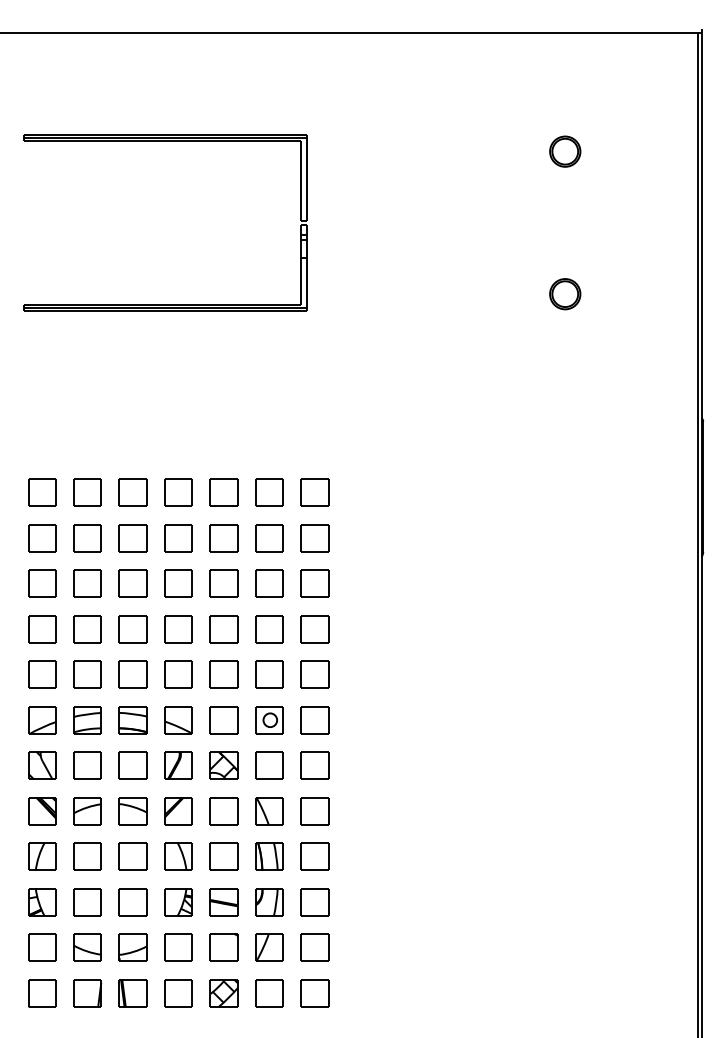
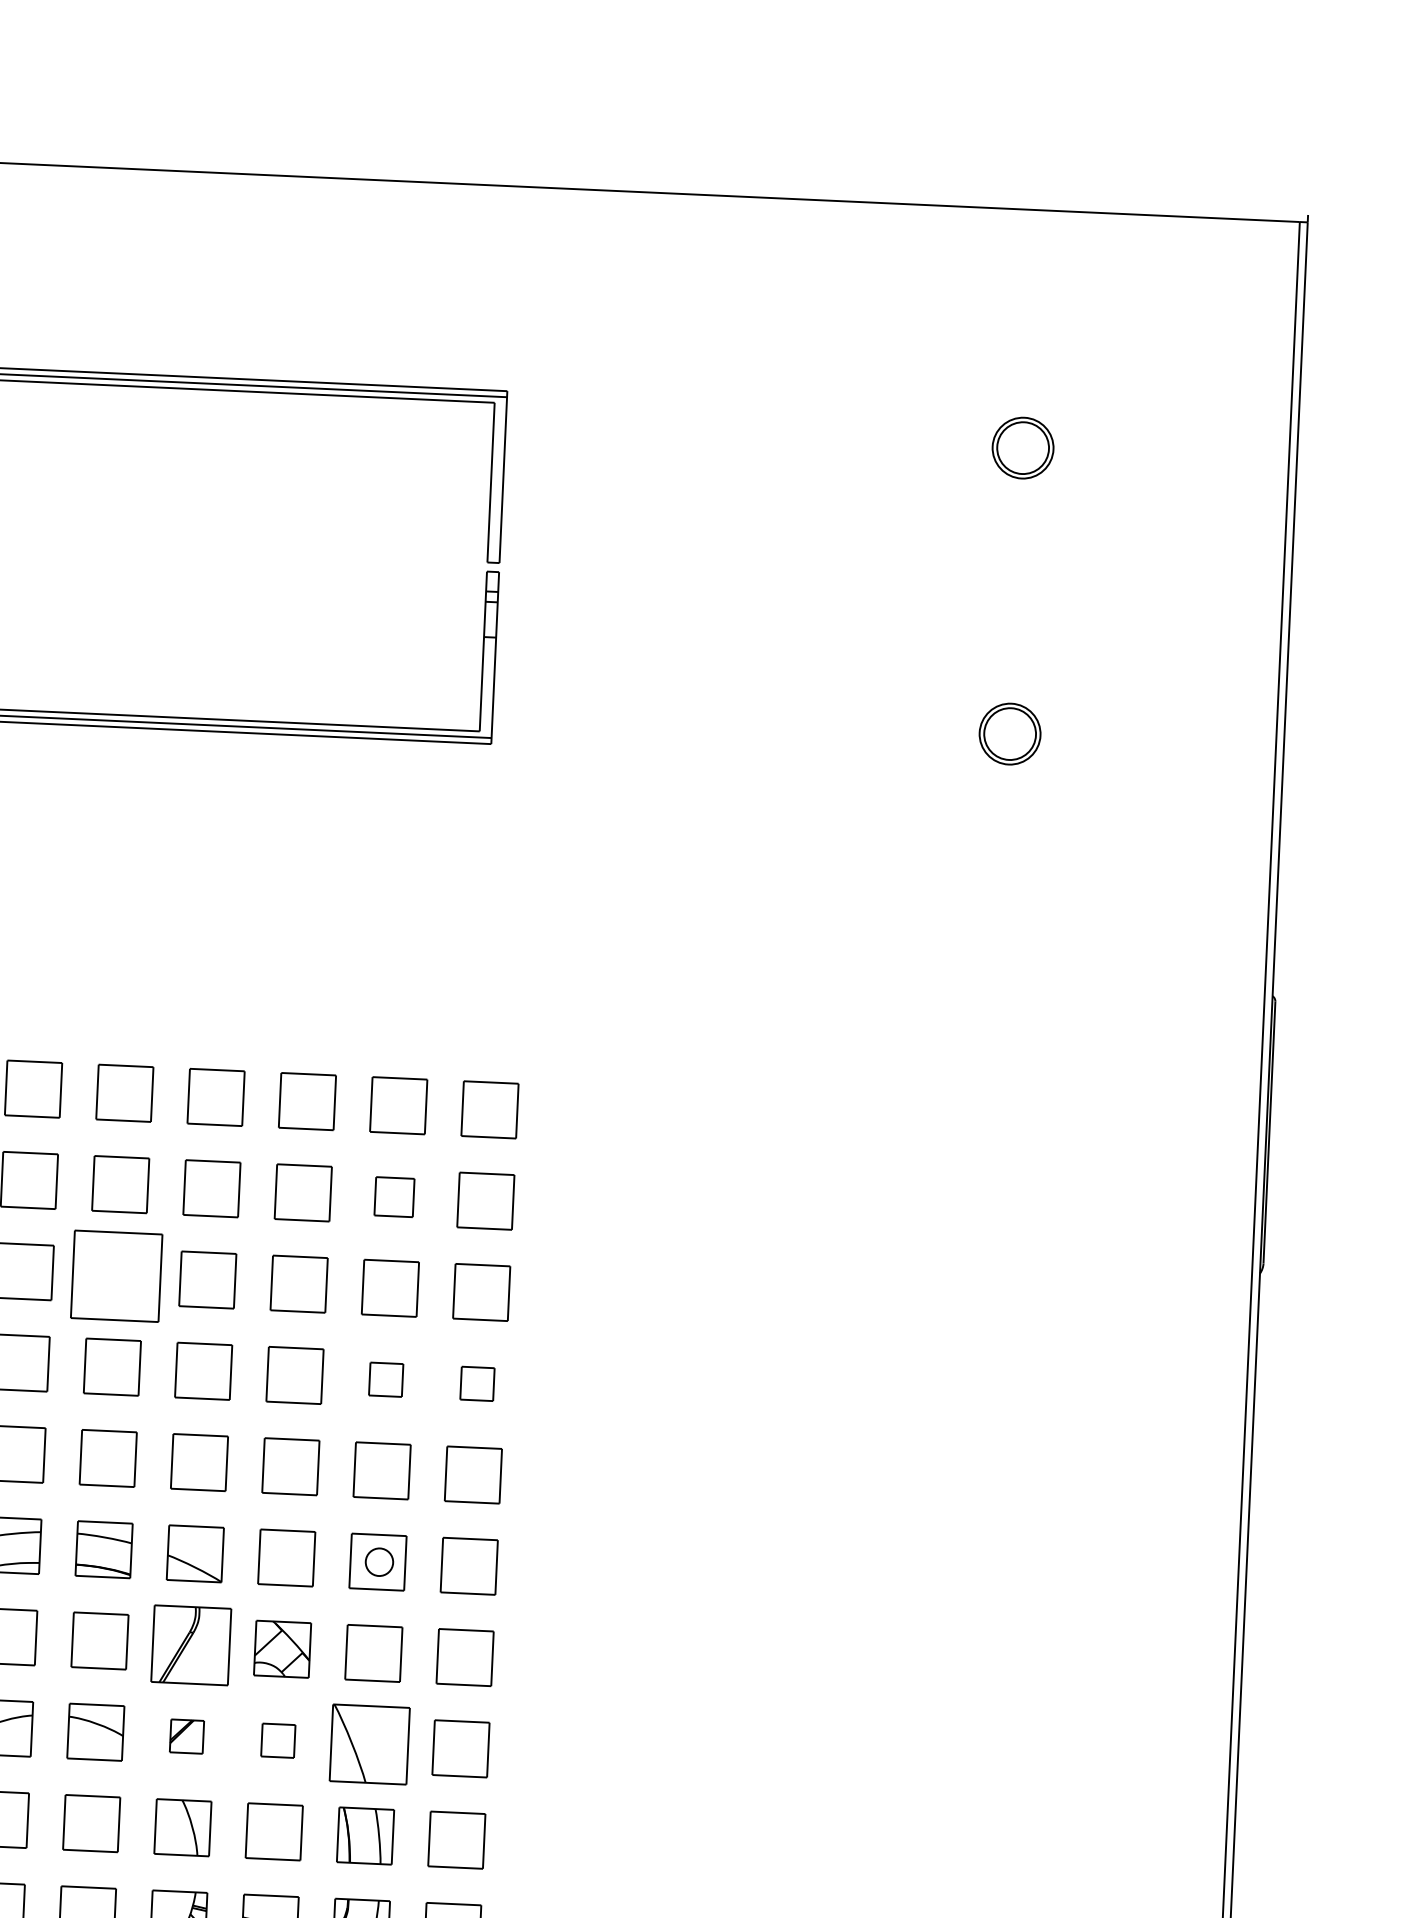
part: (269, 538) -> (394, 1197), size x0.7
part: (132, 583) -> (115, 1275), size x1.6
part: (269, 629) -> (386, 1379), size x0.6
part: (314, 629) -> (476, 1384), size x0.6
part: (178, 765) -> (191, 1644), size x1.4
part: (178, 811) -> (186, 1736), size x0.6
part: (223, 811) -> (277, 1741), size x0.6
part: (269, 811) -> (369, 1745), size x1.4

